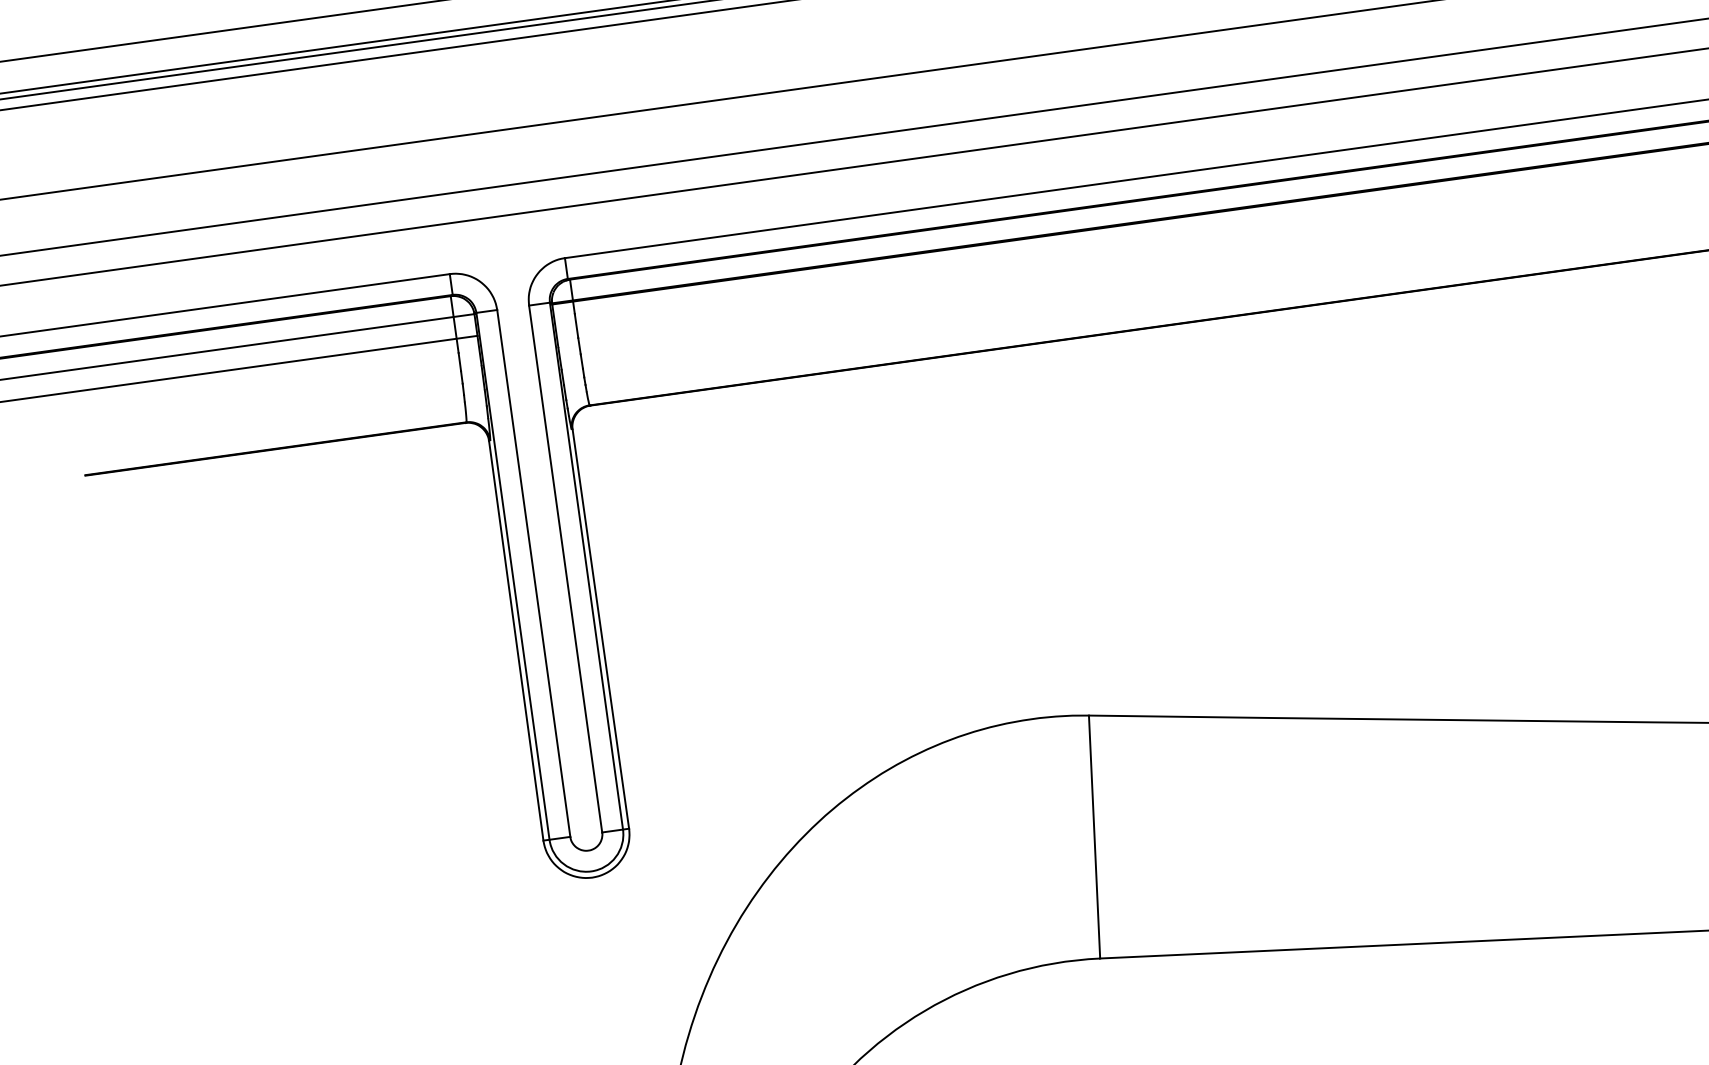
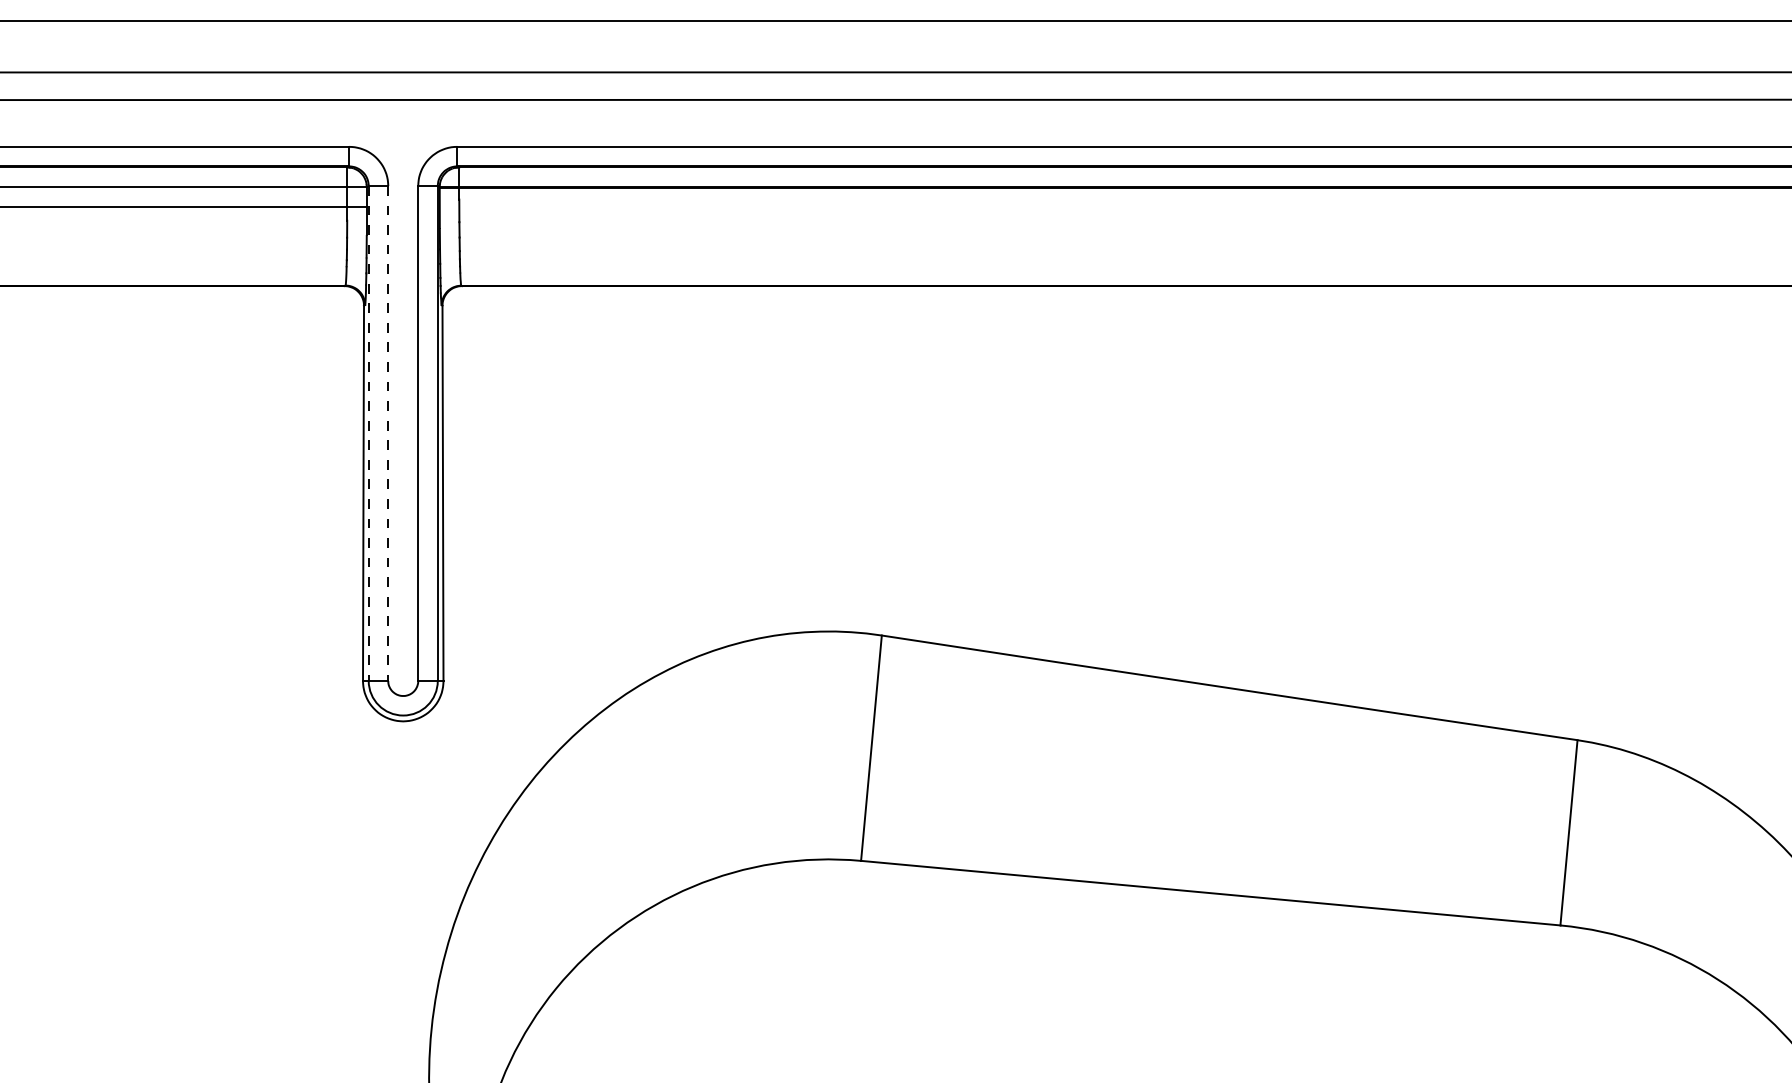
line: (534, 573) -> (388, 433), solid -> dashed
line: (512, 576) -> (368, 433), solid -> dashed

